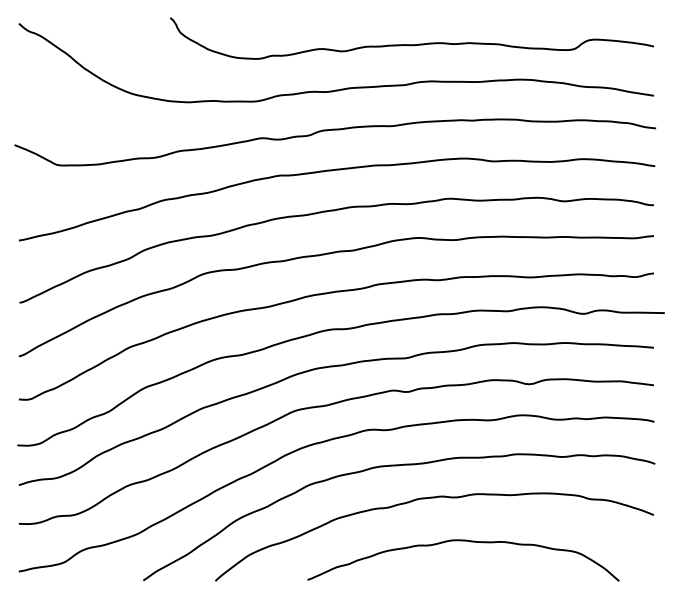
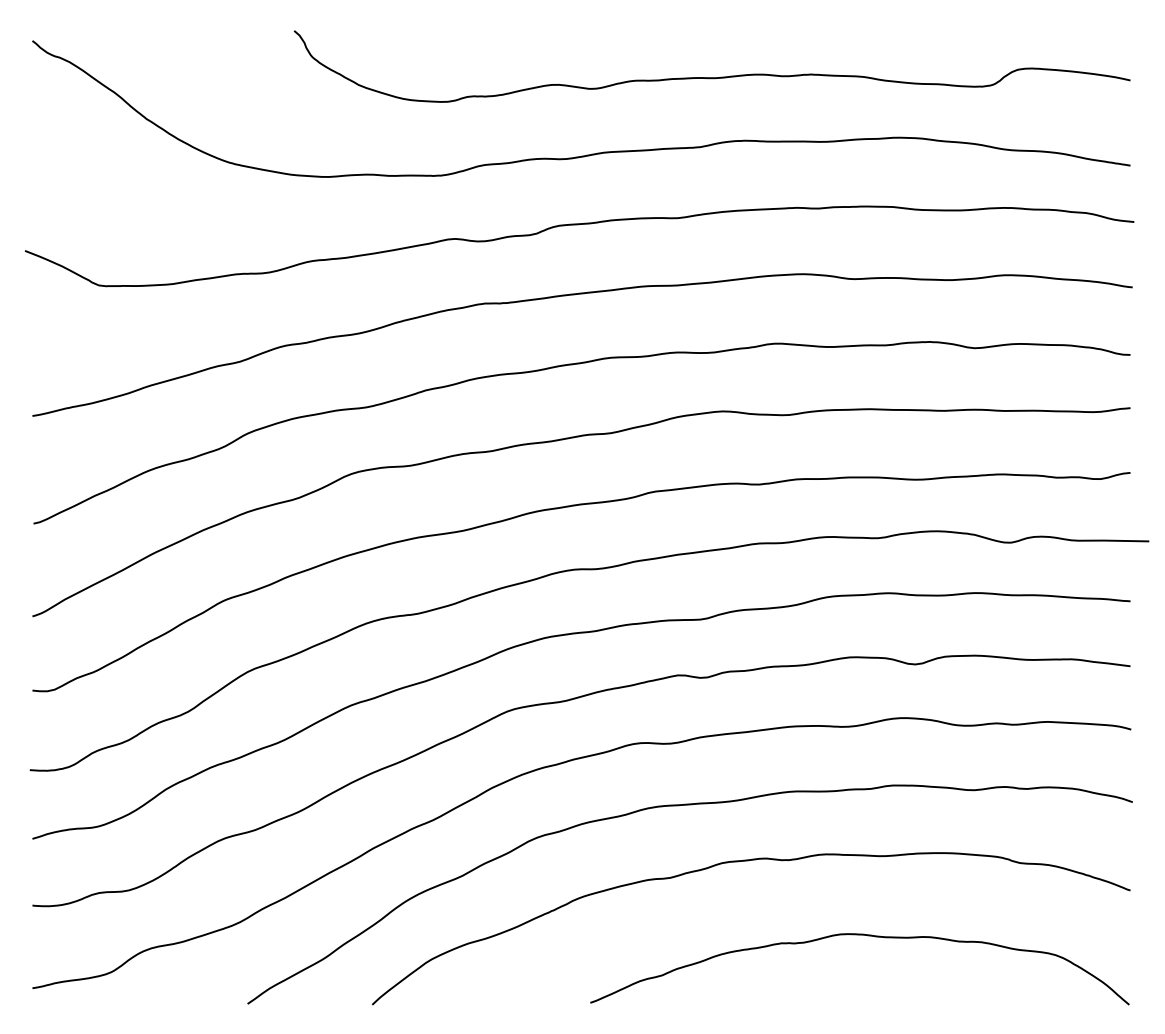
curve: (463, 541) -> (860, 936), moved

